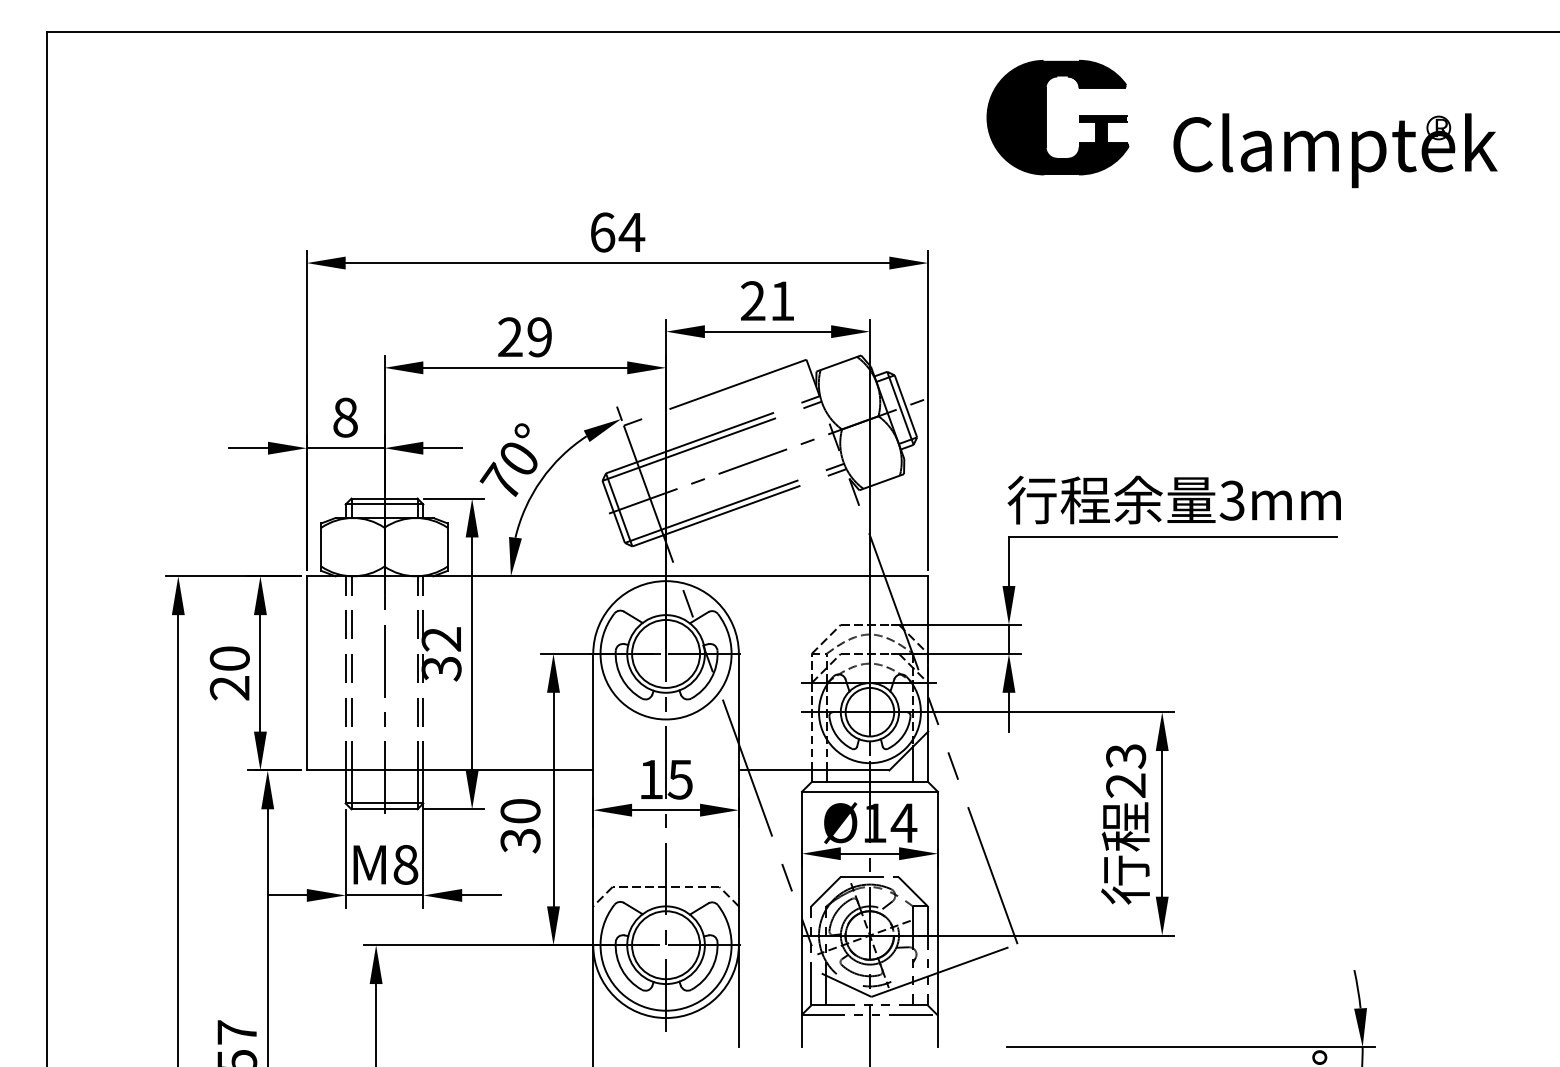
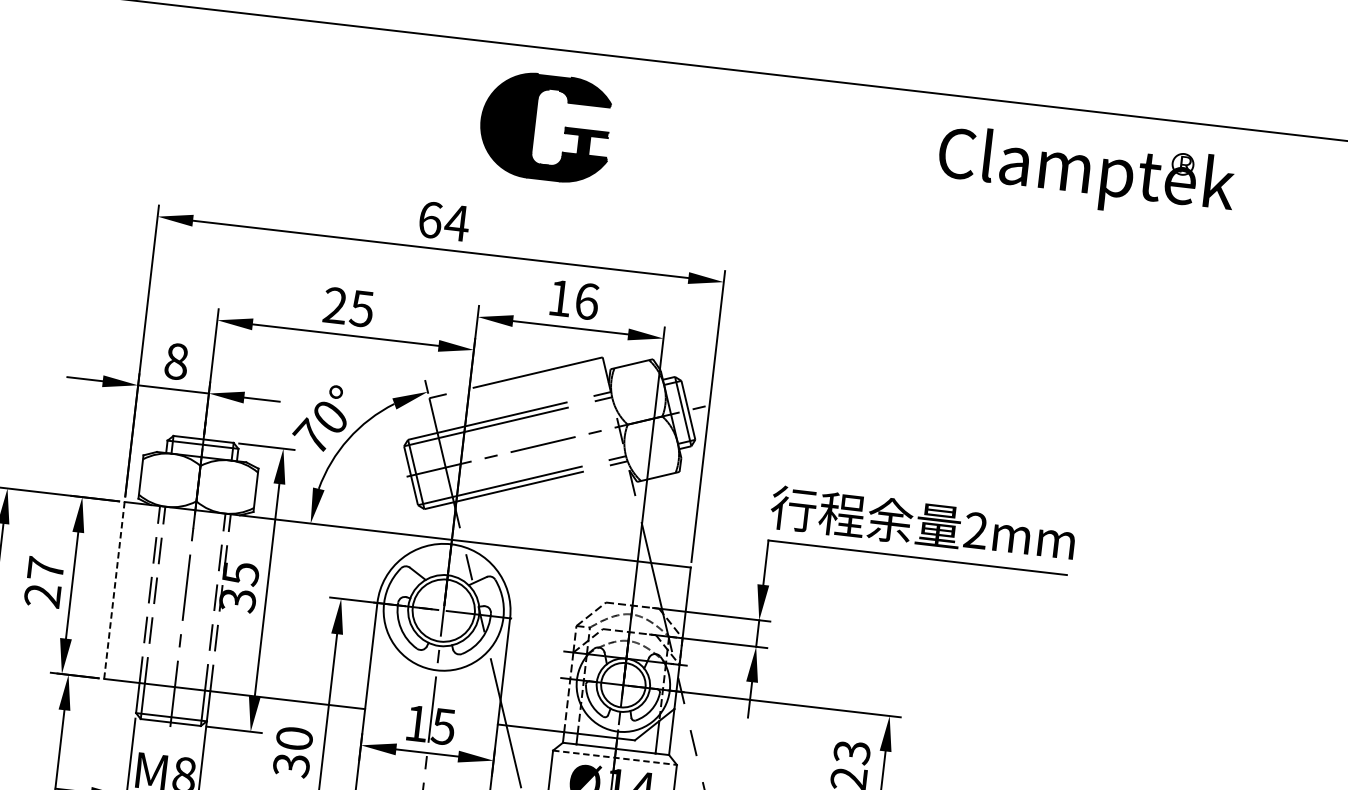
part: (1046, 117) -> (535, 125), moved
part: (1335, 150) -> (1086, 174), moved
text: (768, 301) -> (574, 300), 21 -> 16
text: (539, 337) -> (361, 308), 29 -> 25
text: (1231, 500) -> (975, 530), 3mm -> 2mm
text: (441, 639) -> (240, 573), 32 -> 35
text: (229, 658) -> (45, 568), 20 -> 27
line: (306, 673) -> (114, 590), solid -> dashed
line: (869, 791) -> (614, 757), solid -> dashed

